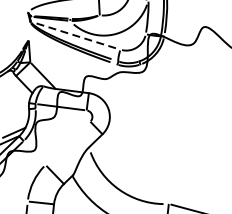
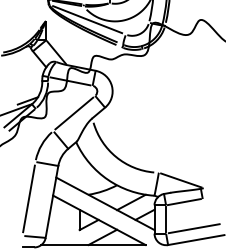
line: (75, 35) -> (87, 19), dashed -> solid
line: (68, 143) -> (74, 113), added

